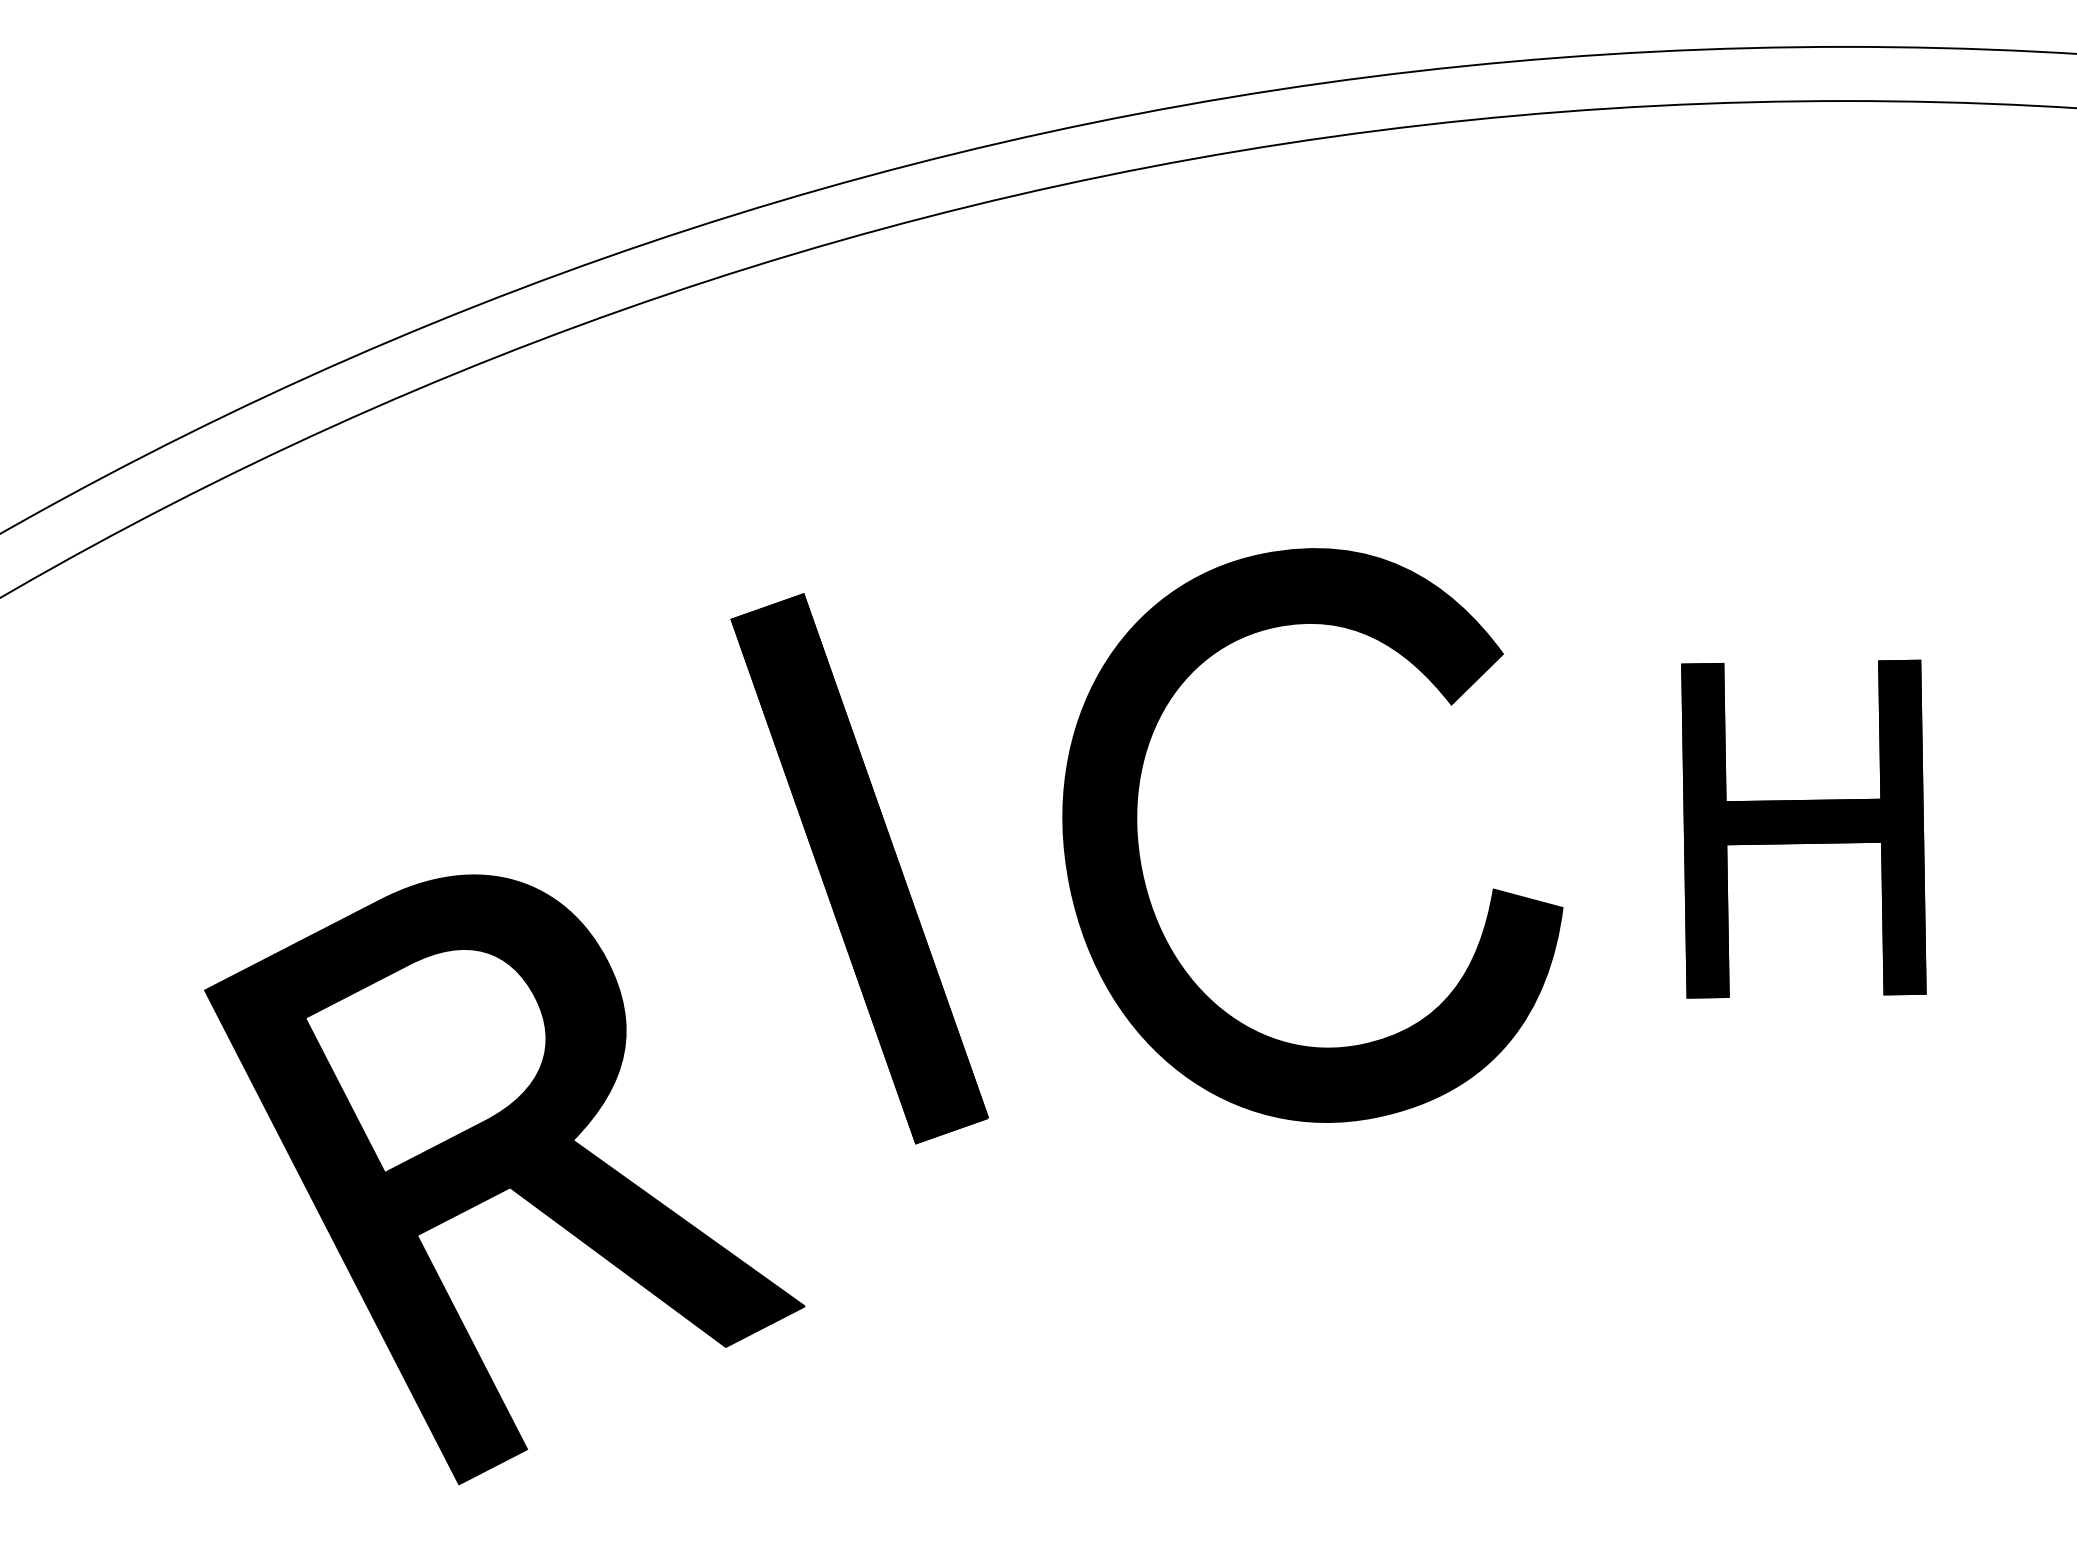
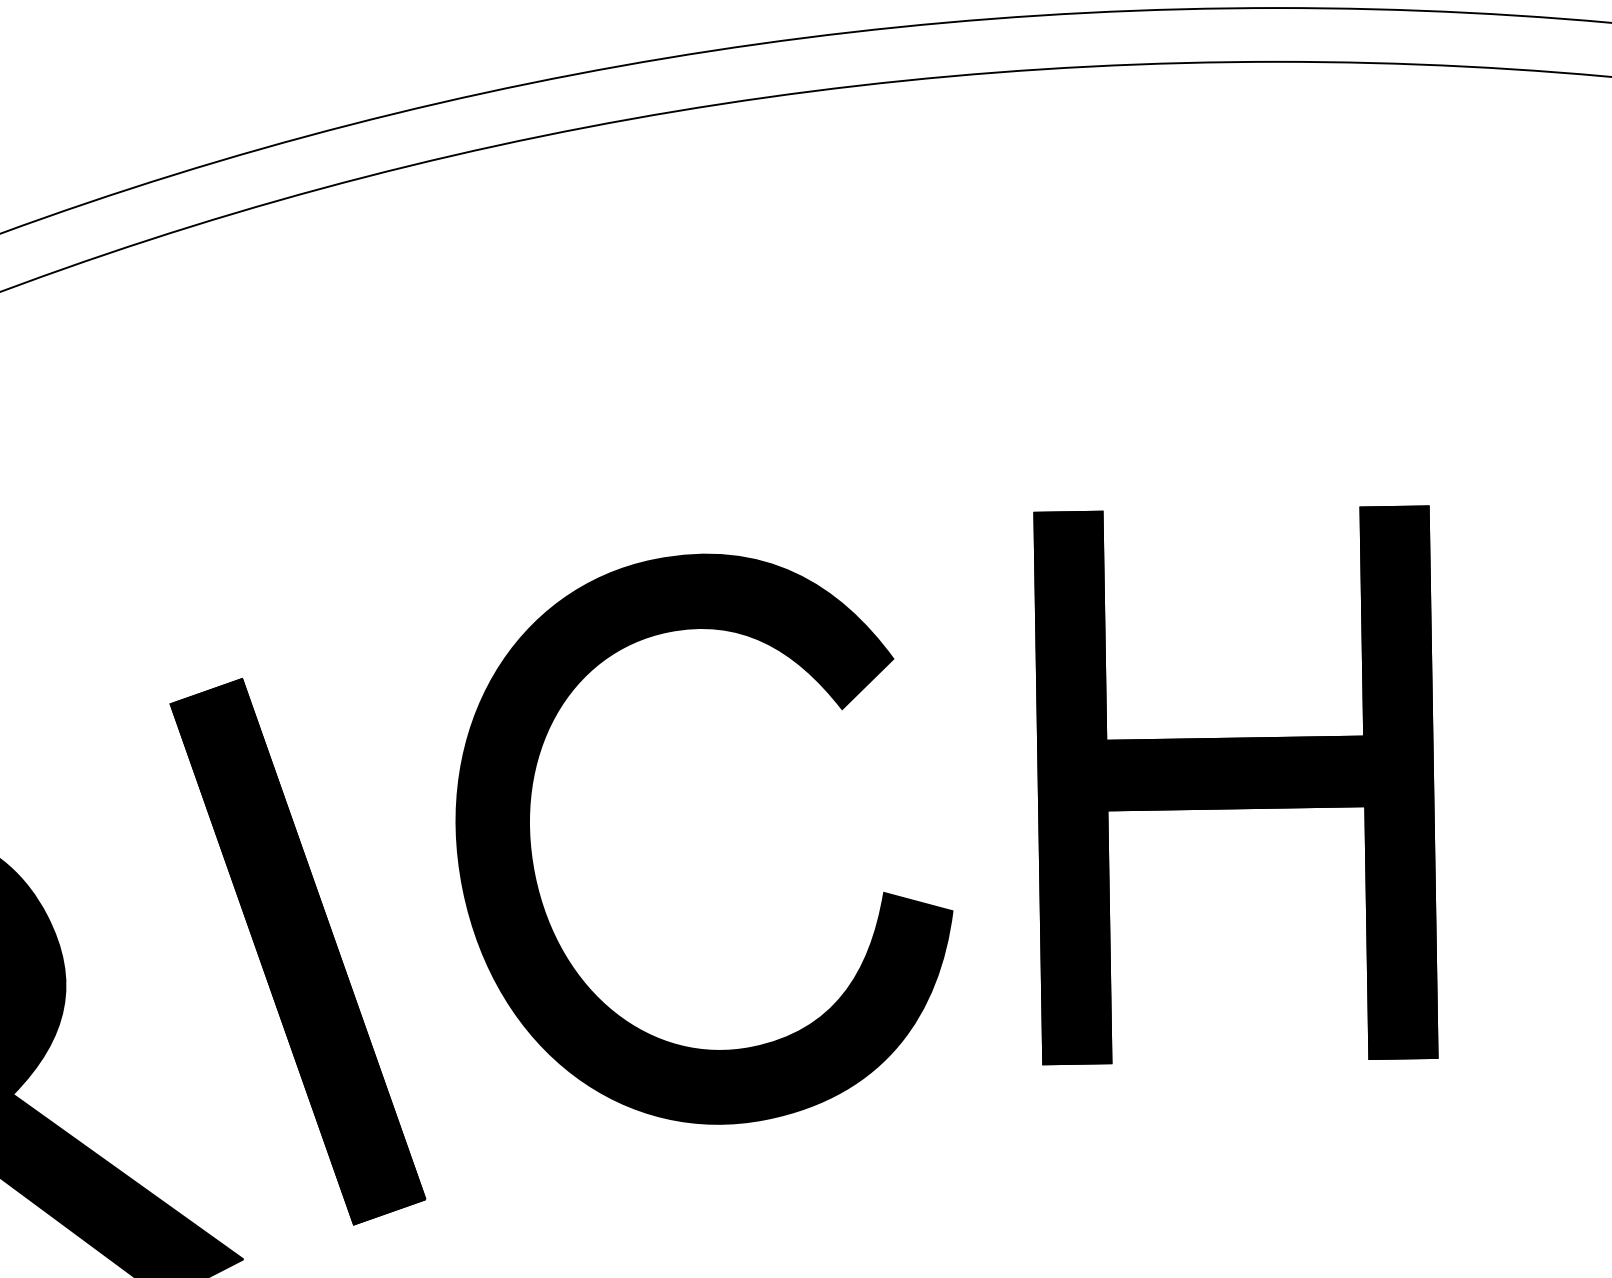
part: (1803, 828) -> (1235, 784), size x1.67
part: (1141, 863) -> (534, 867), moved
part: (859, 868) -> (297, 951), moved

